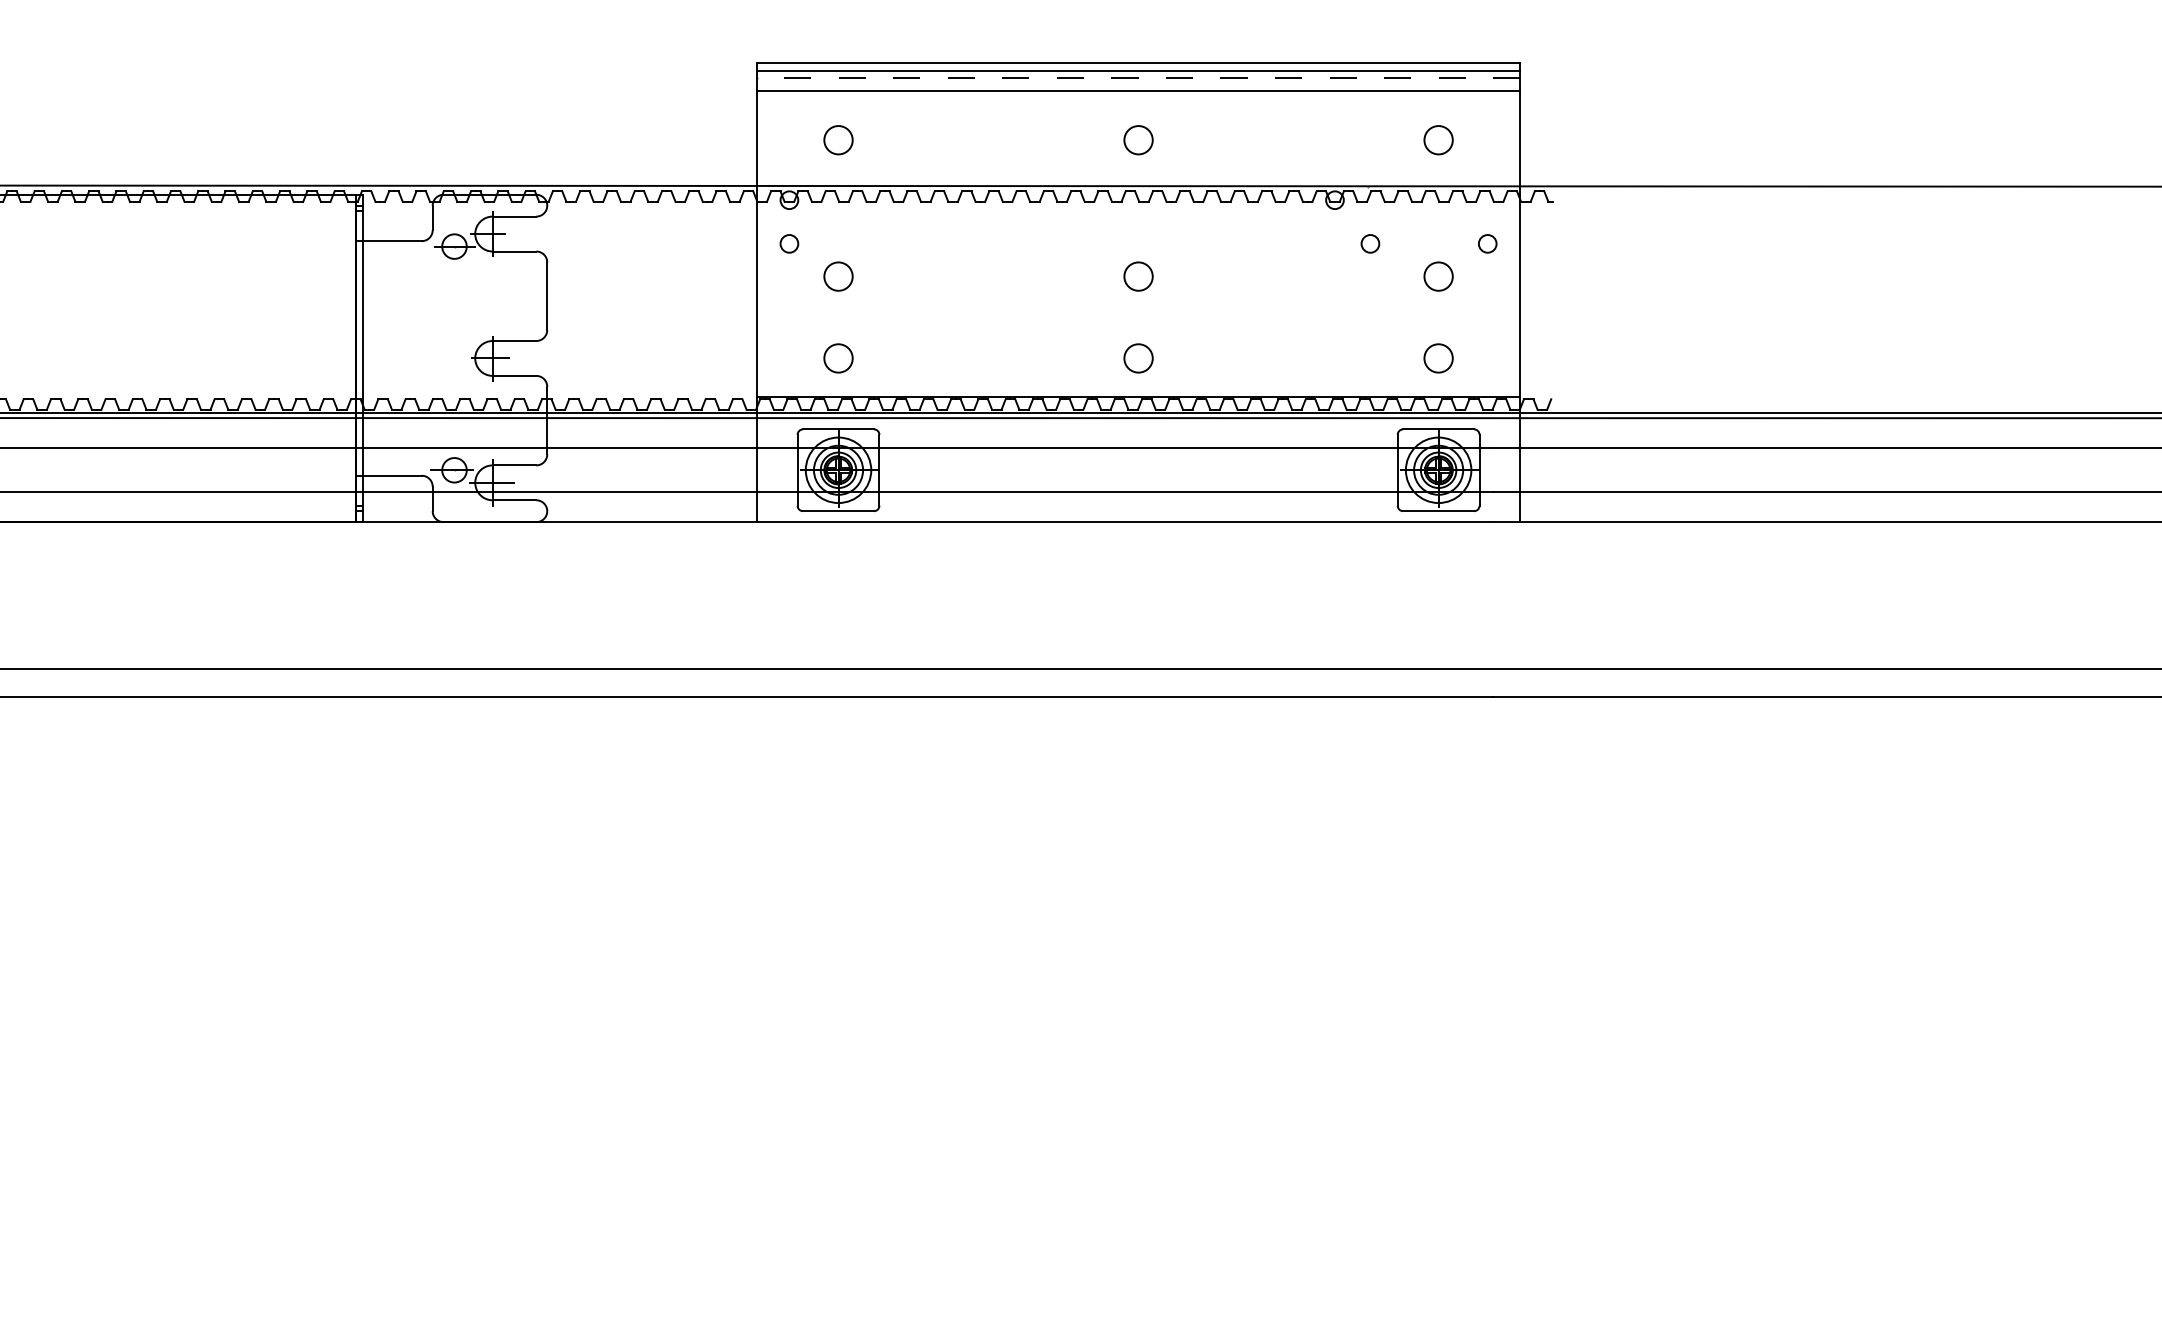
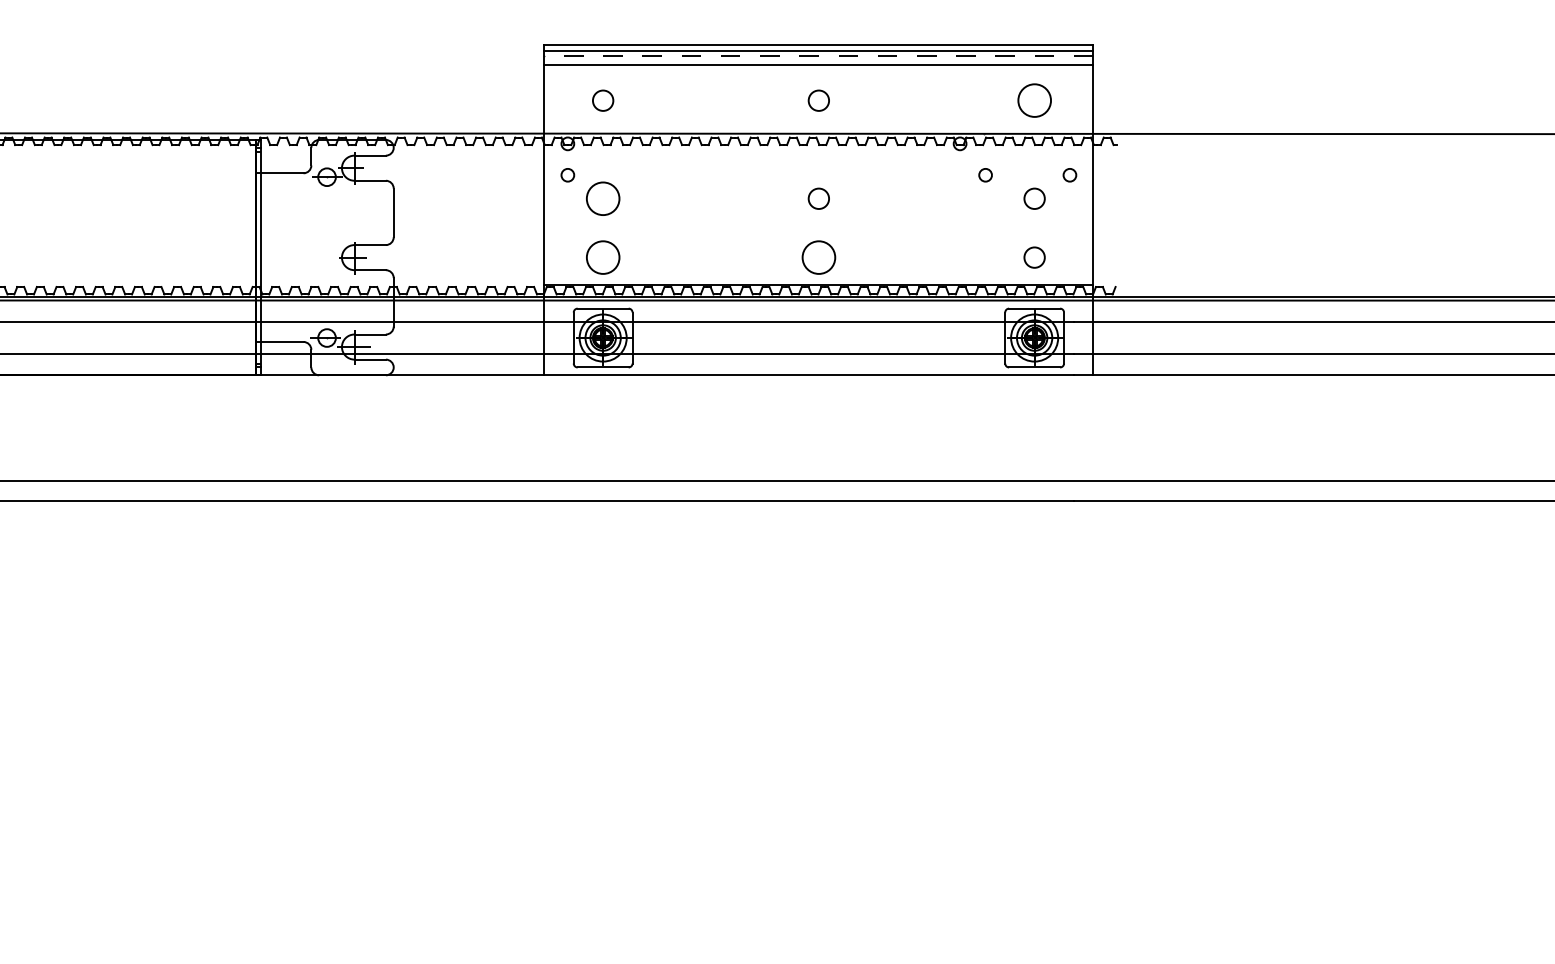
circle: (1438, 140) -> (1034, 100), size x1.6
circle: (838, 276) -> (603, 198), size x1.6
circle: (838, 358) -> (603, 257), size x1.6
circle: (1138, 358) -> (818, 257), size x1.6

